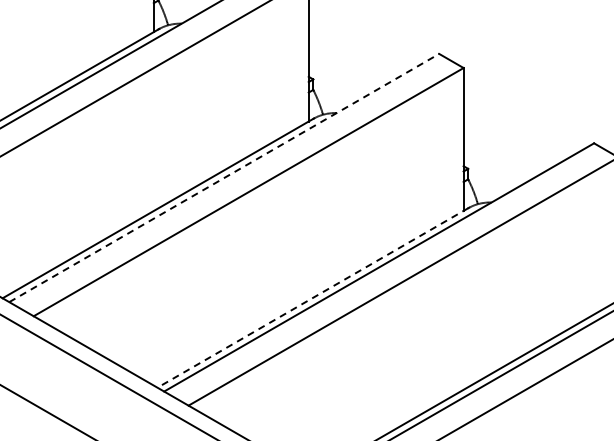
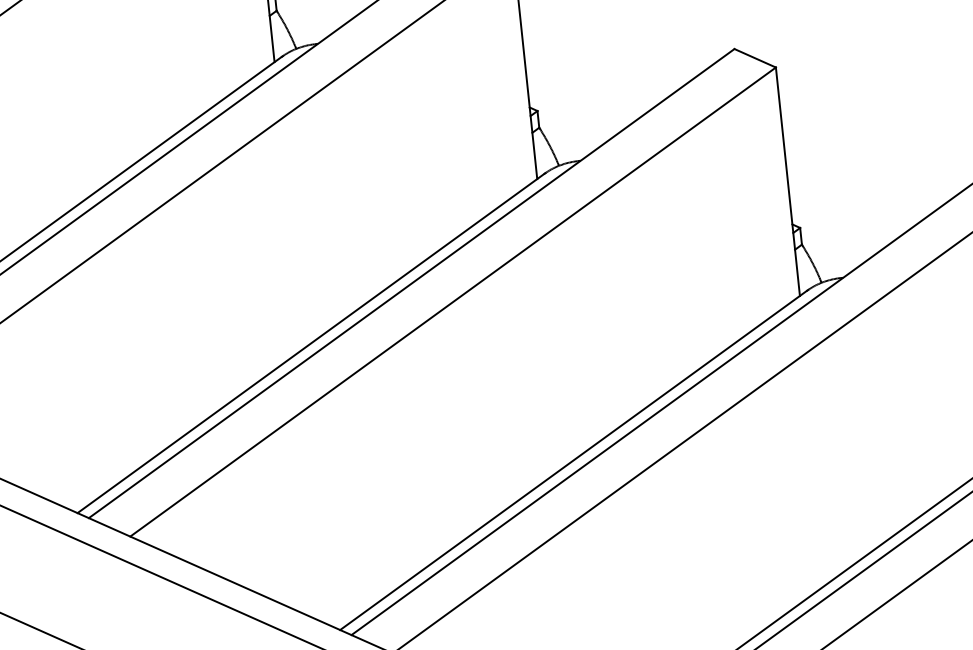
line: (224, 177) -> (411, 282), dashed -> solid
line: (312, 297) -> (572, 459), dashed -> solid

